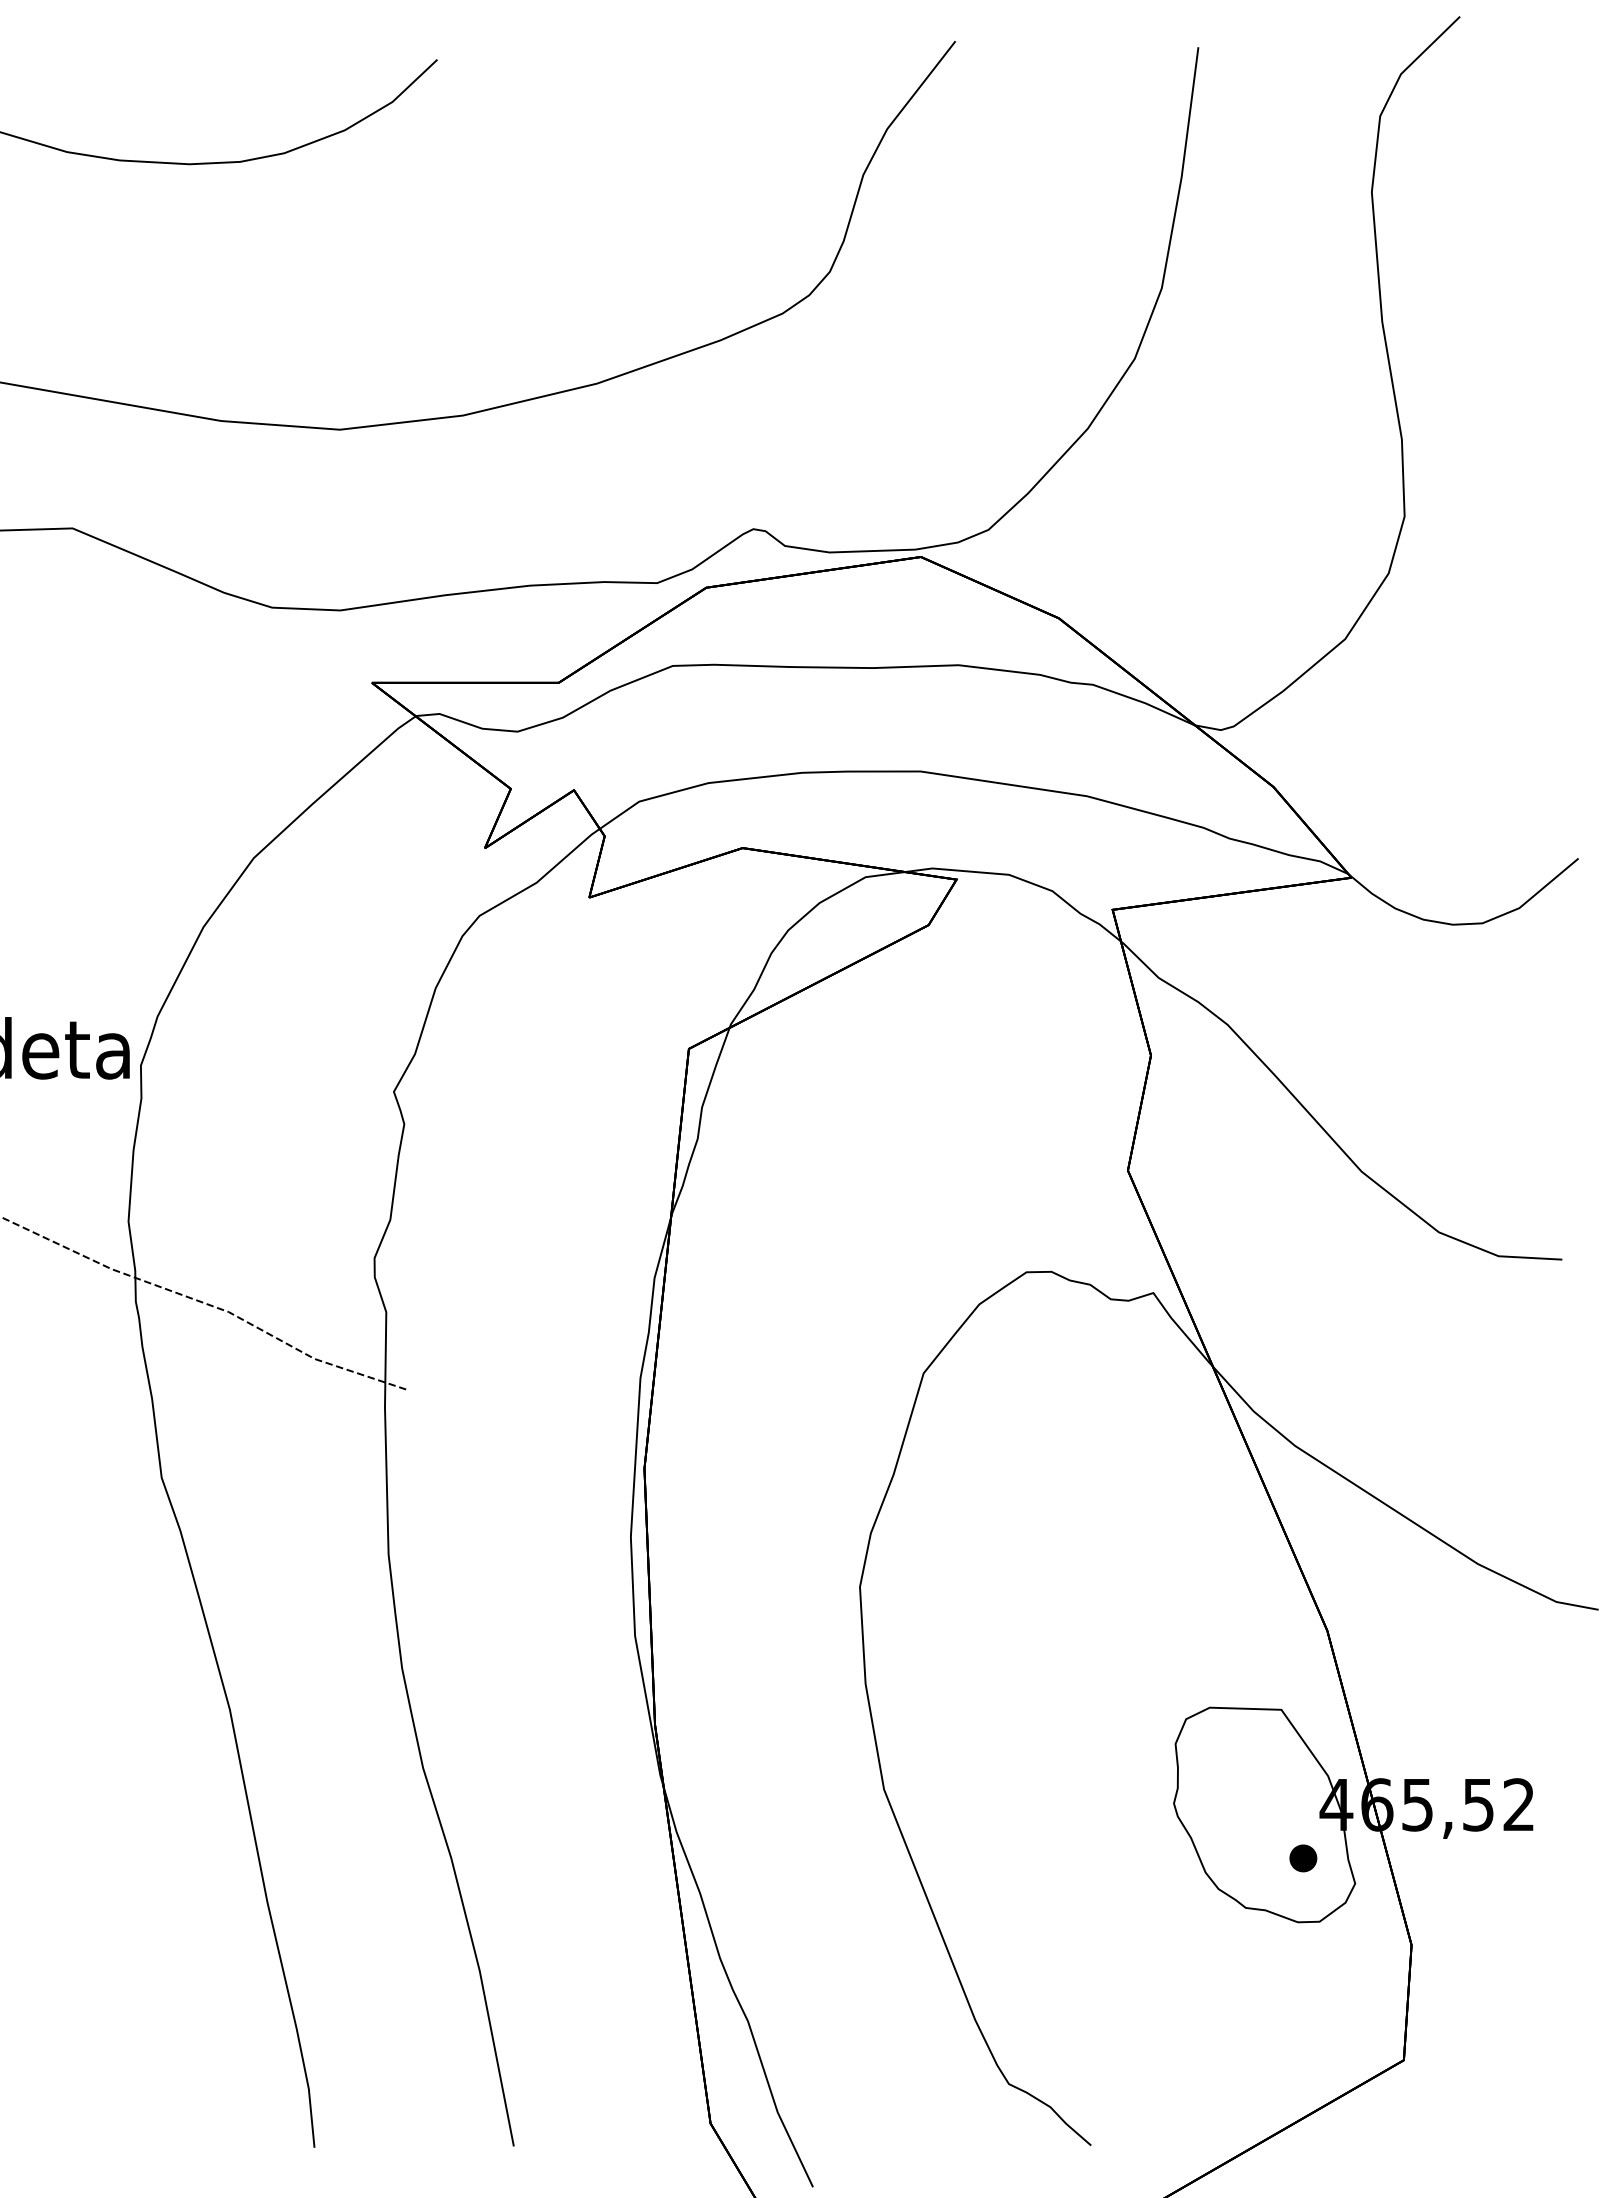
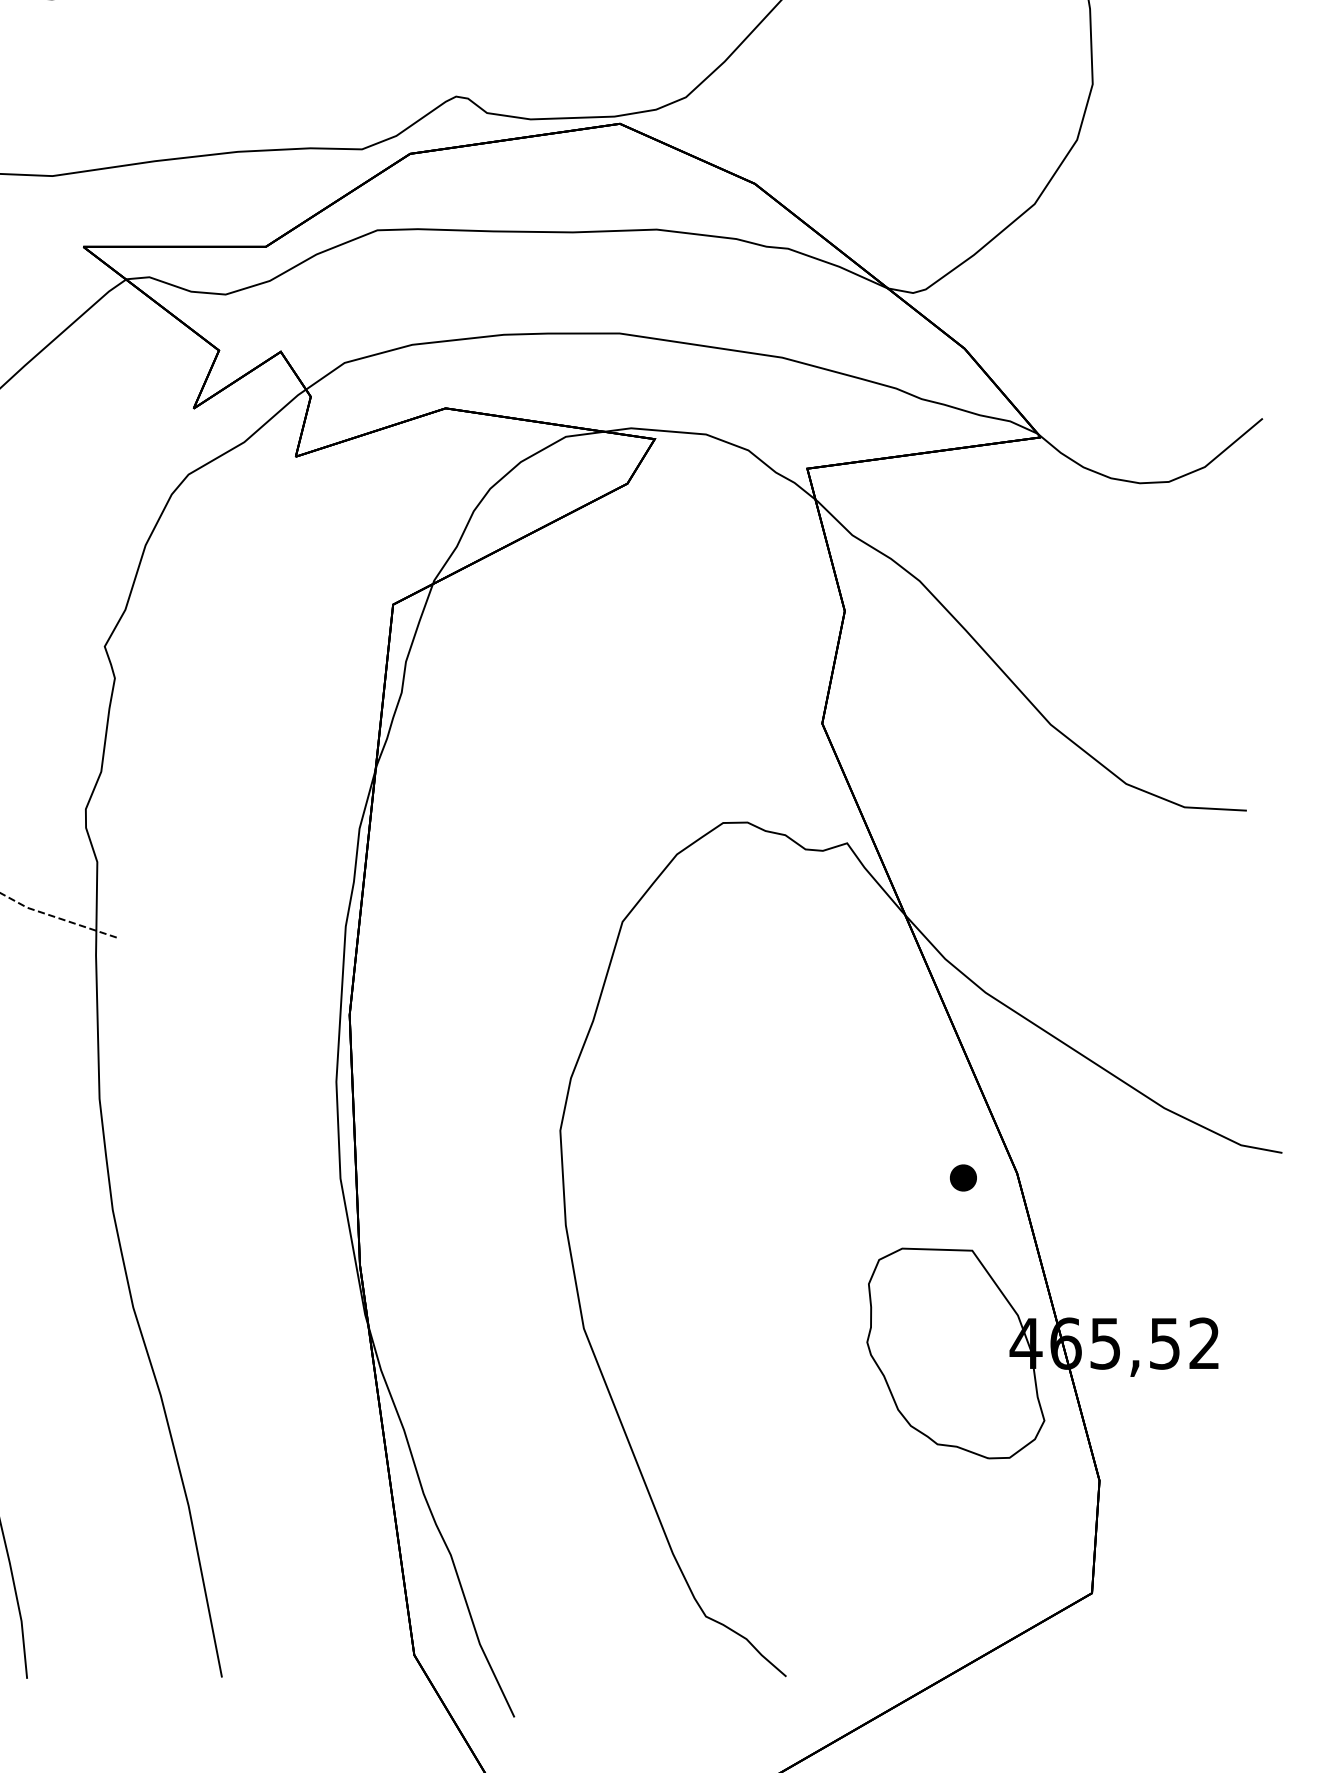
part: (1303, 1858) -> (963, 1178), moved

